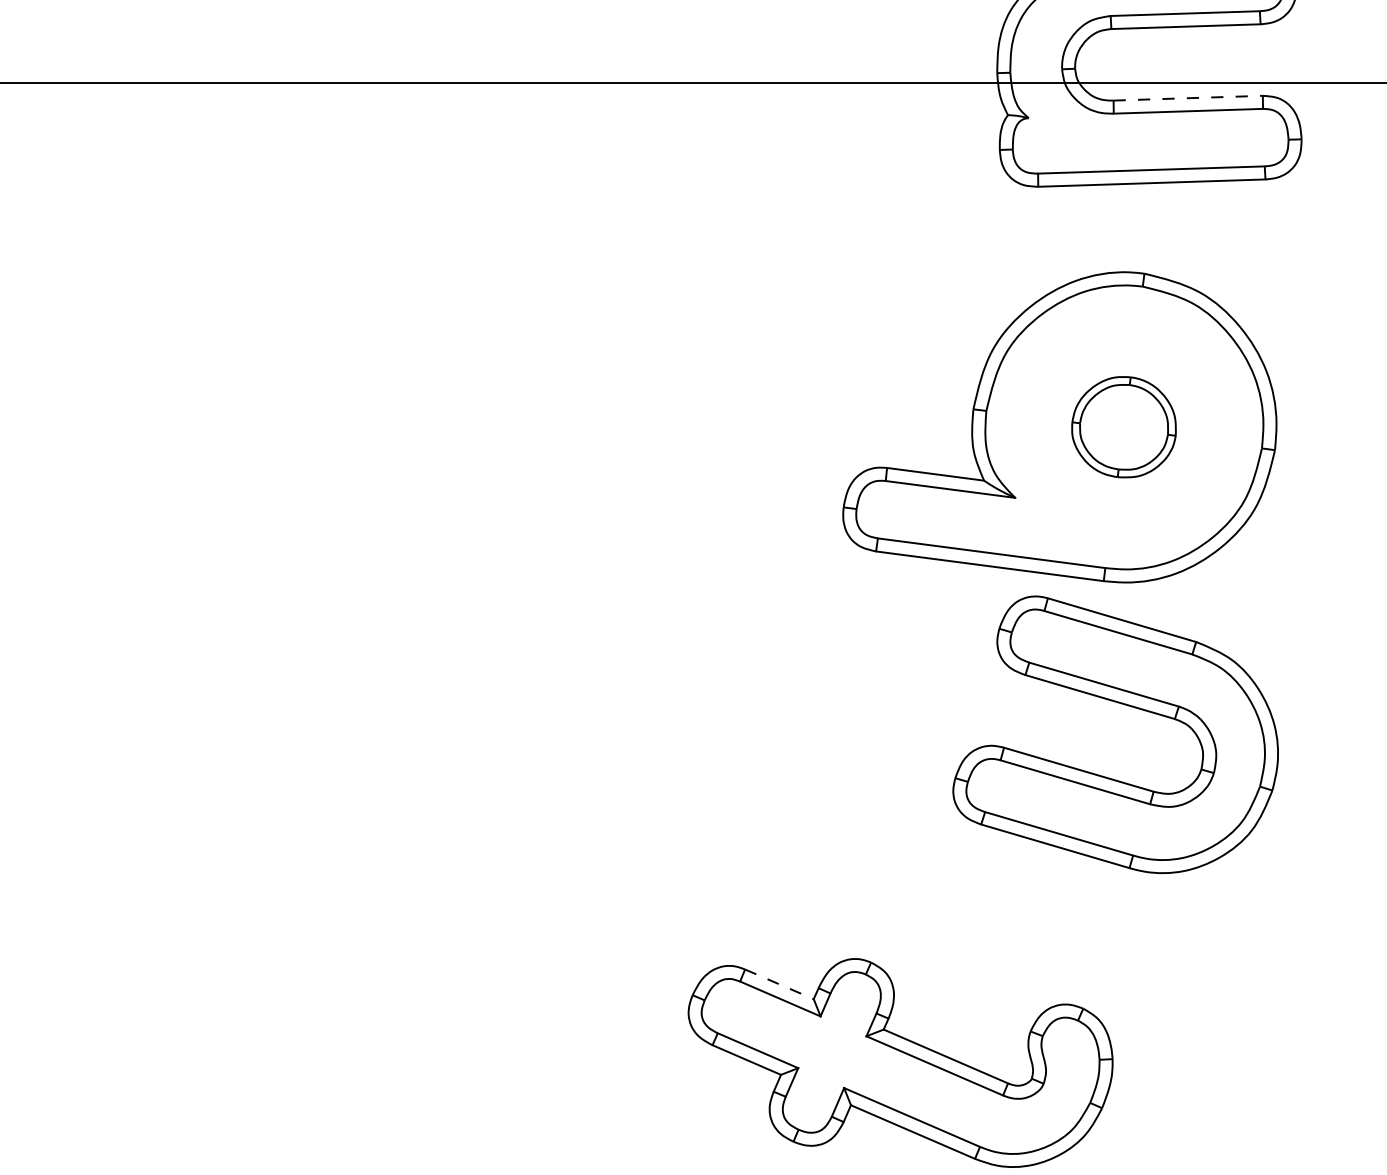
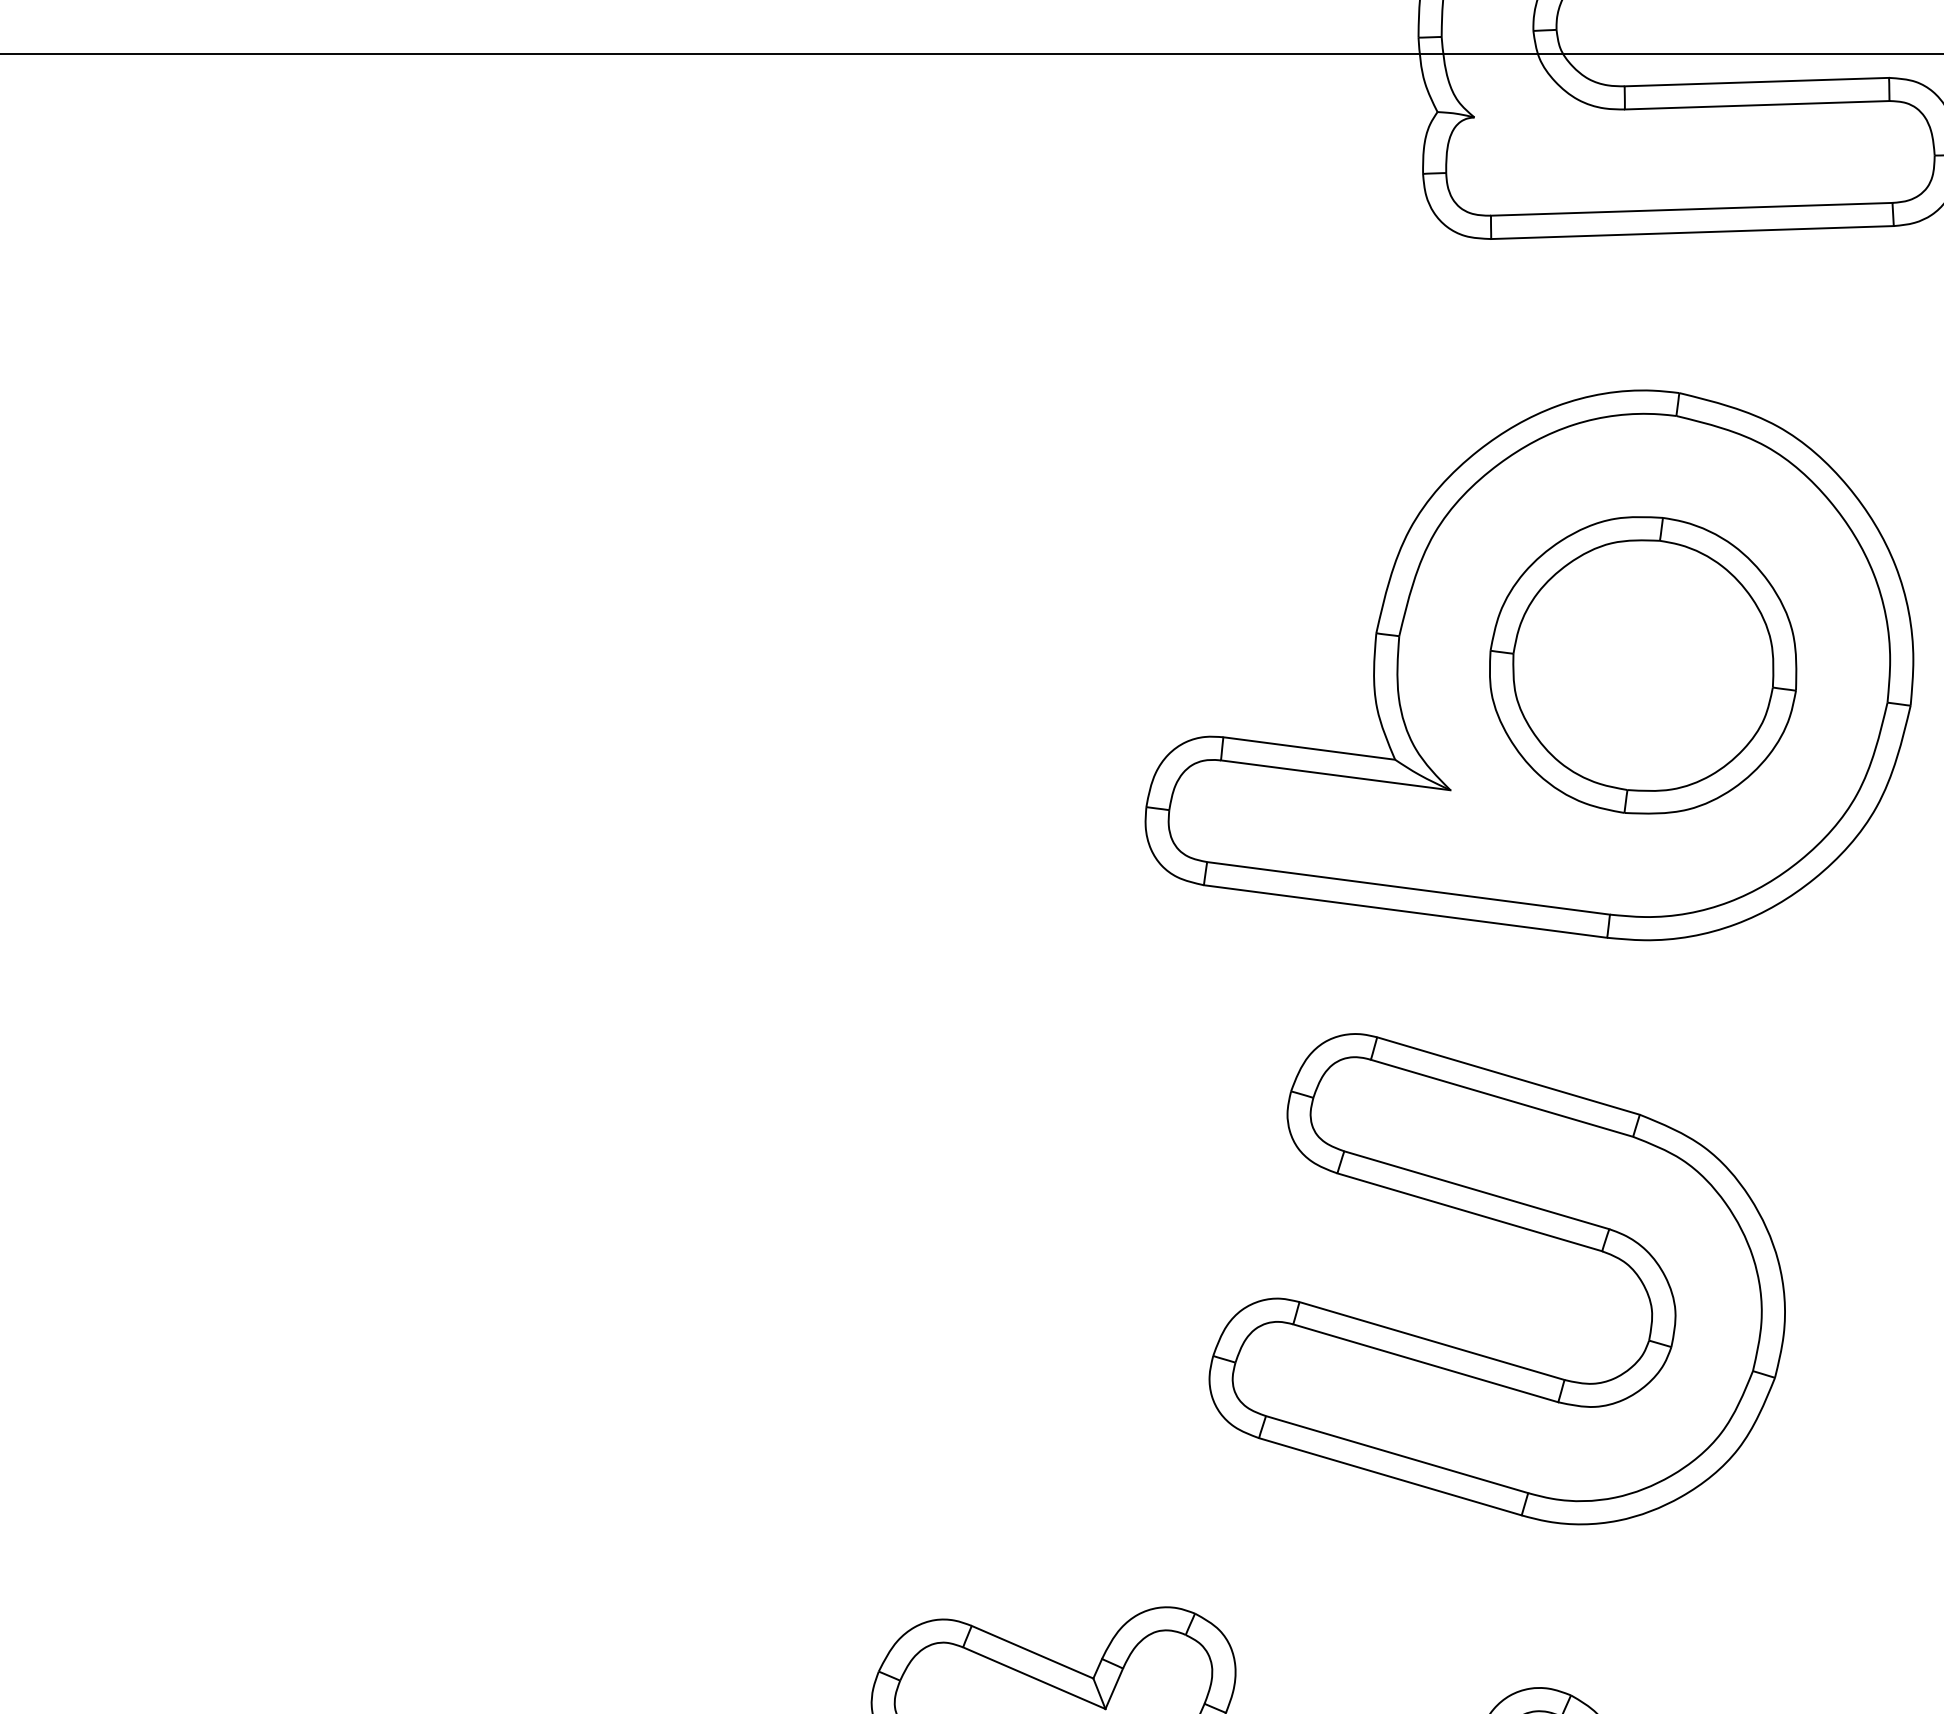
line: (1188, 98) -> (1757, 82), dashed -> solid
part: (1123, 426) -> (1642, 663), size x1.67
part: (1124, 705) -> (1512, 1227), moved
line: (779, 984) -> (1032, 1652), dashed -> solid

